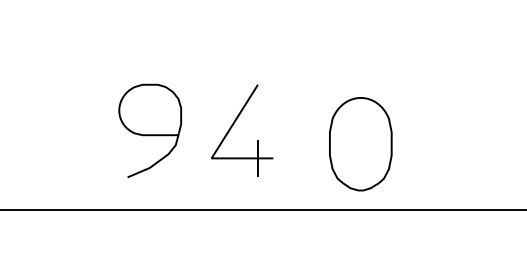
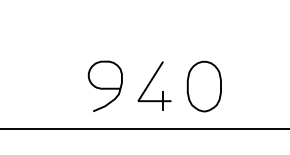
part: (359, 144) -> (203, 86), moved

